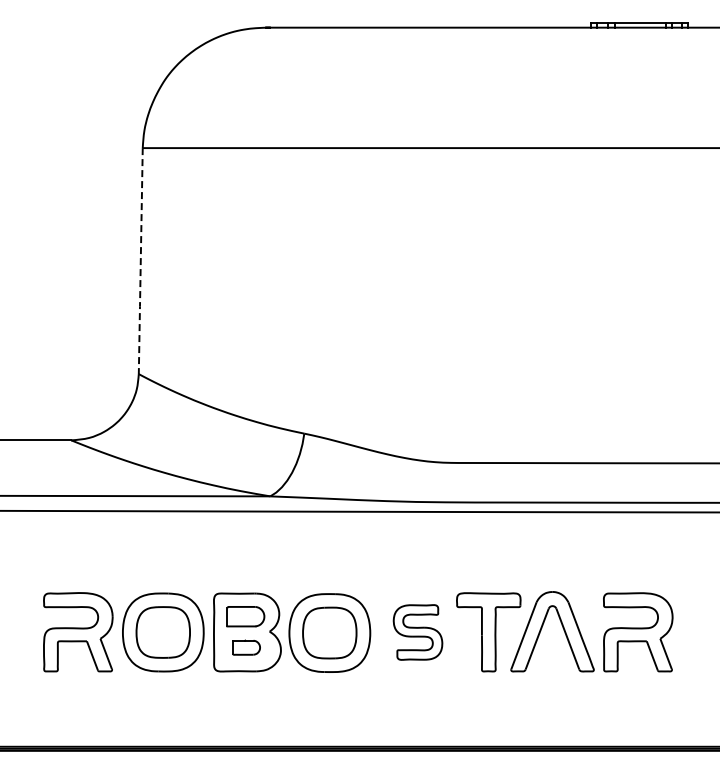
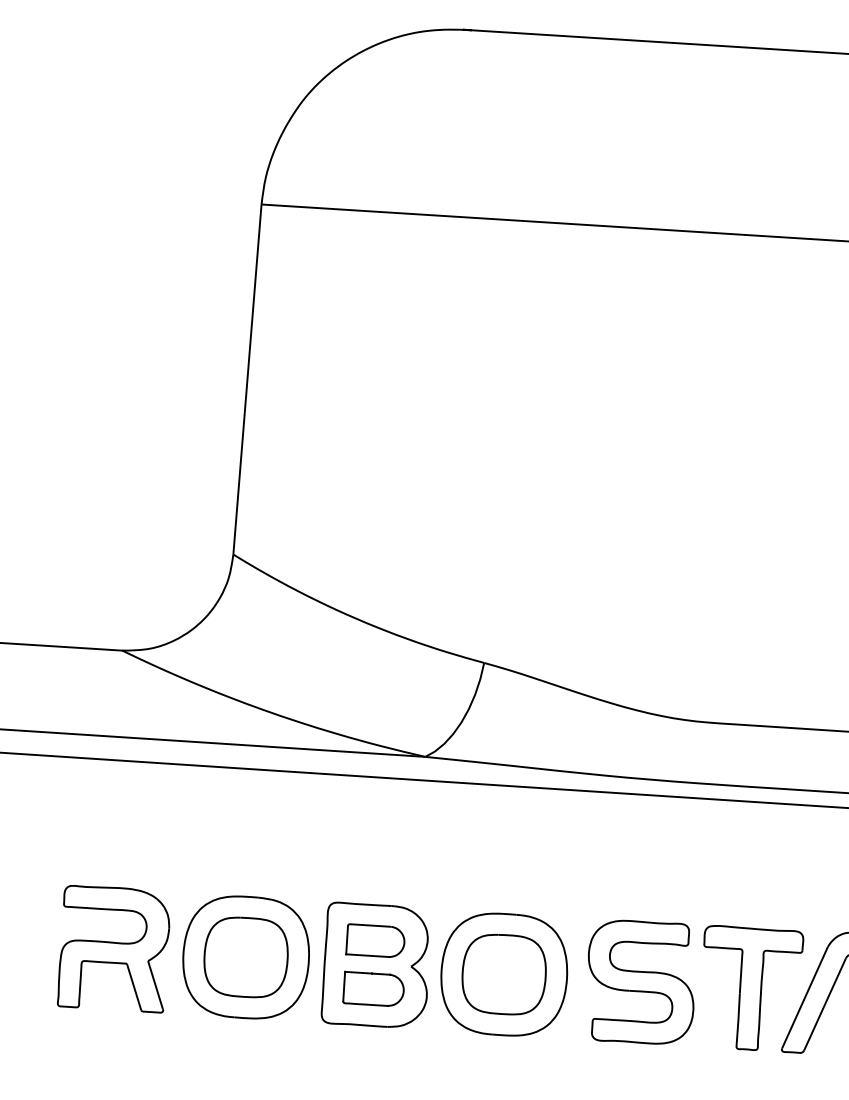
line: (140, 261) -> (246, 380), dashed -> solid
part: (417, 632) -> (640, 982), size x1.43
part: (246, 647) -> (373, 988), size x1.43

